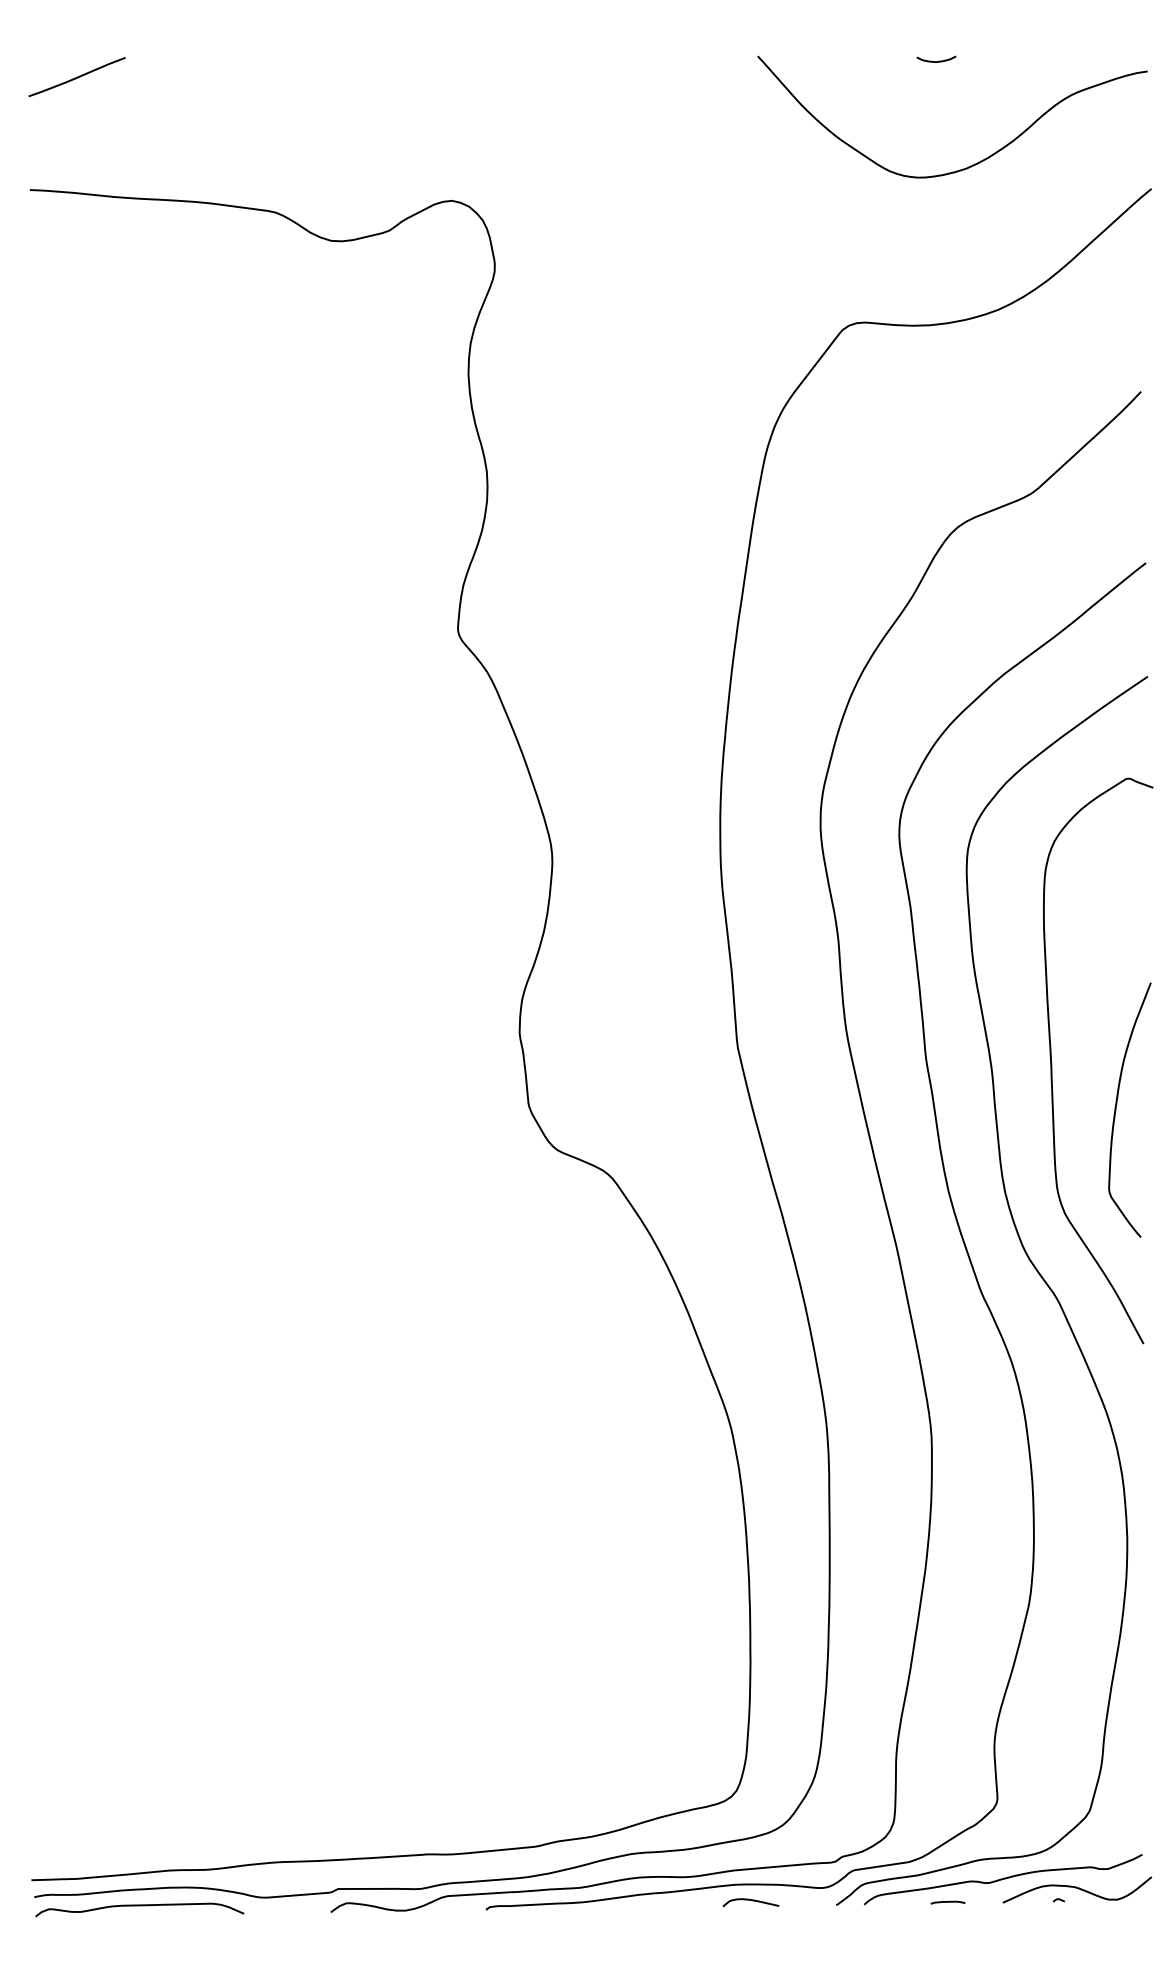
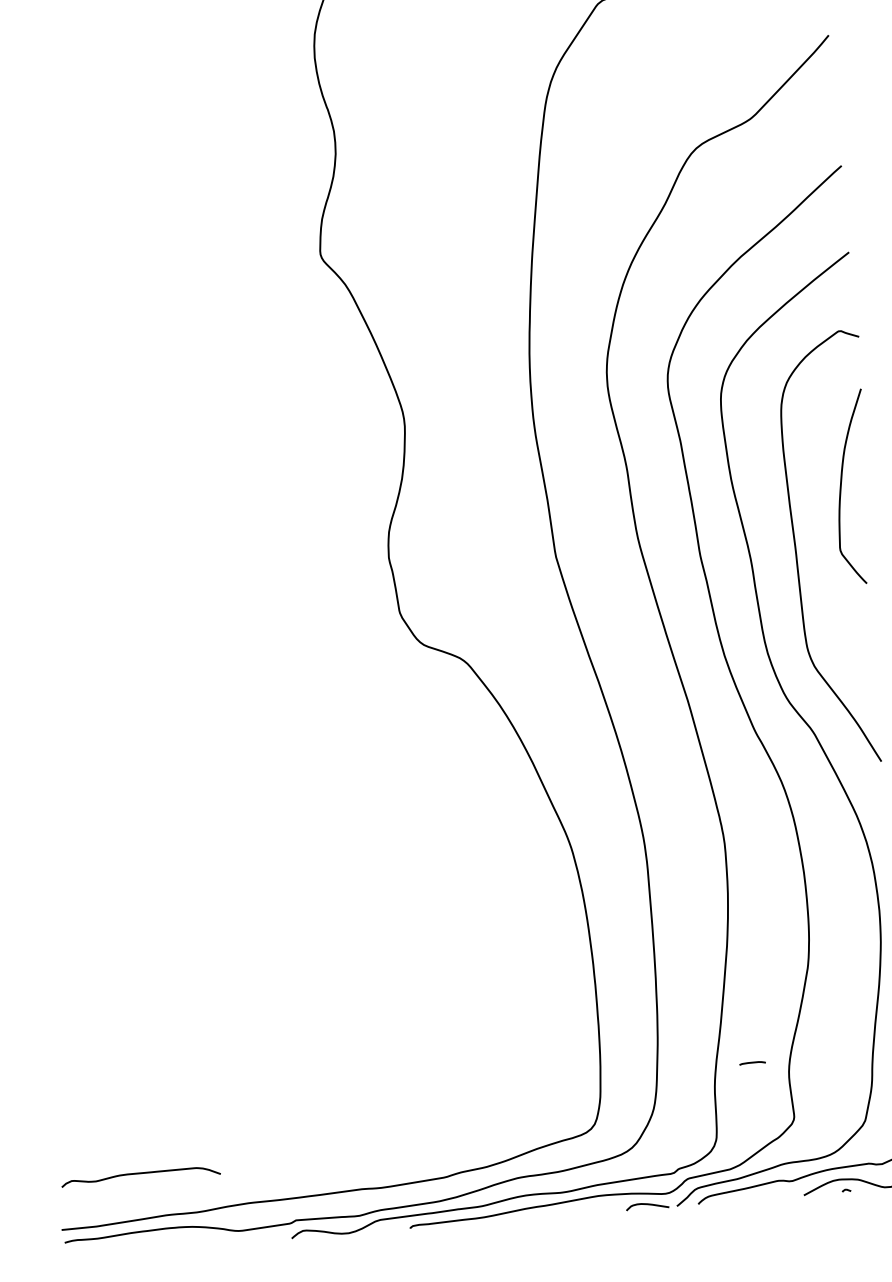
curve: (1117, 1104) -> (842, 483), moved
curve: (750, 1900) -> (647, 1204), moved
curve: (947, 1902) -> (752, 1063), moved
curve: (139, 1906) -> (140, 1174), moved

